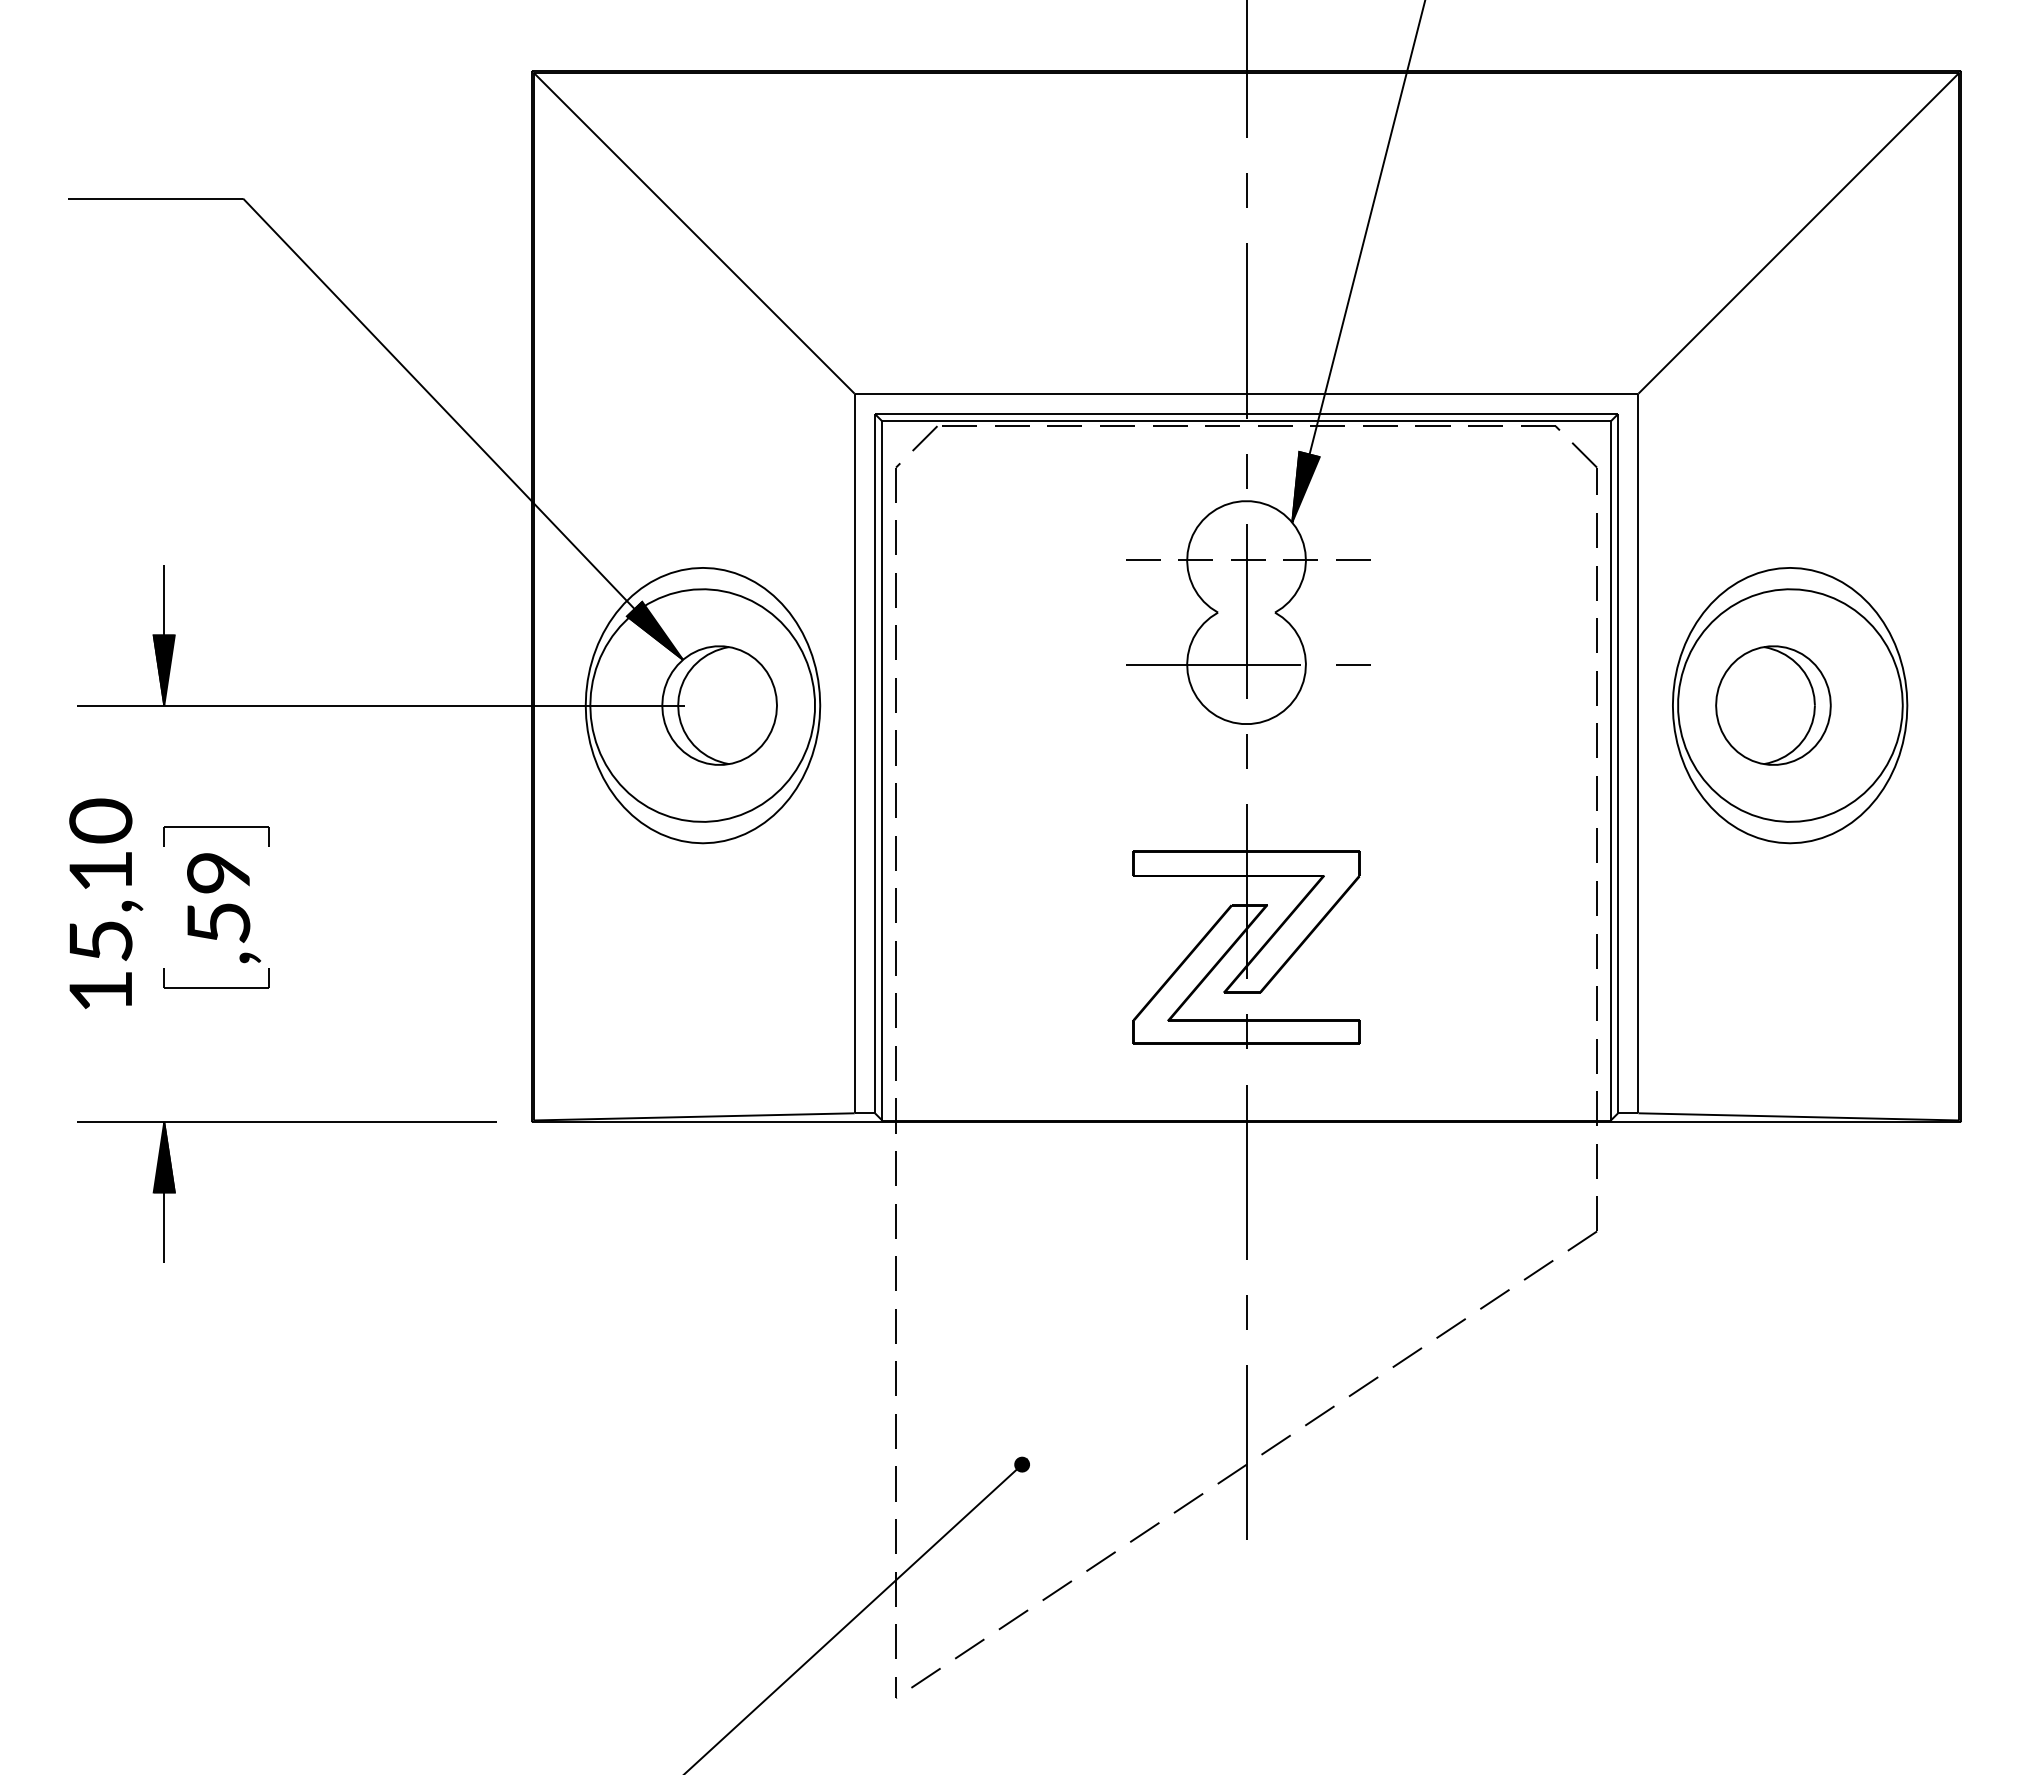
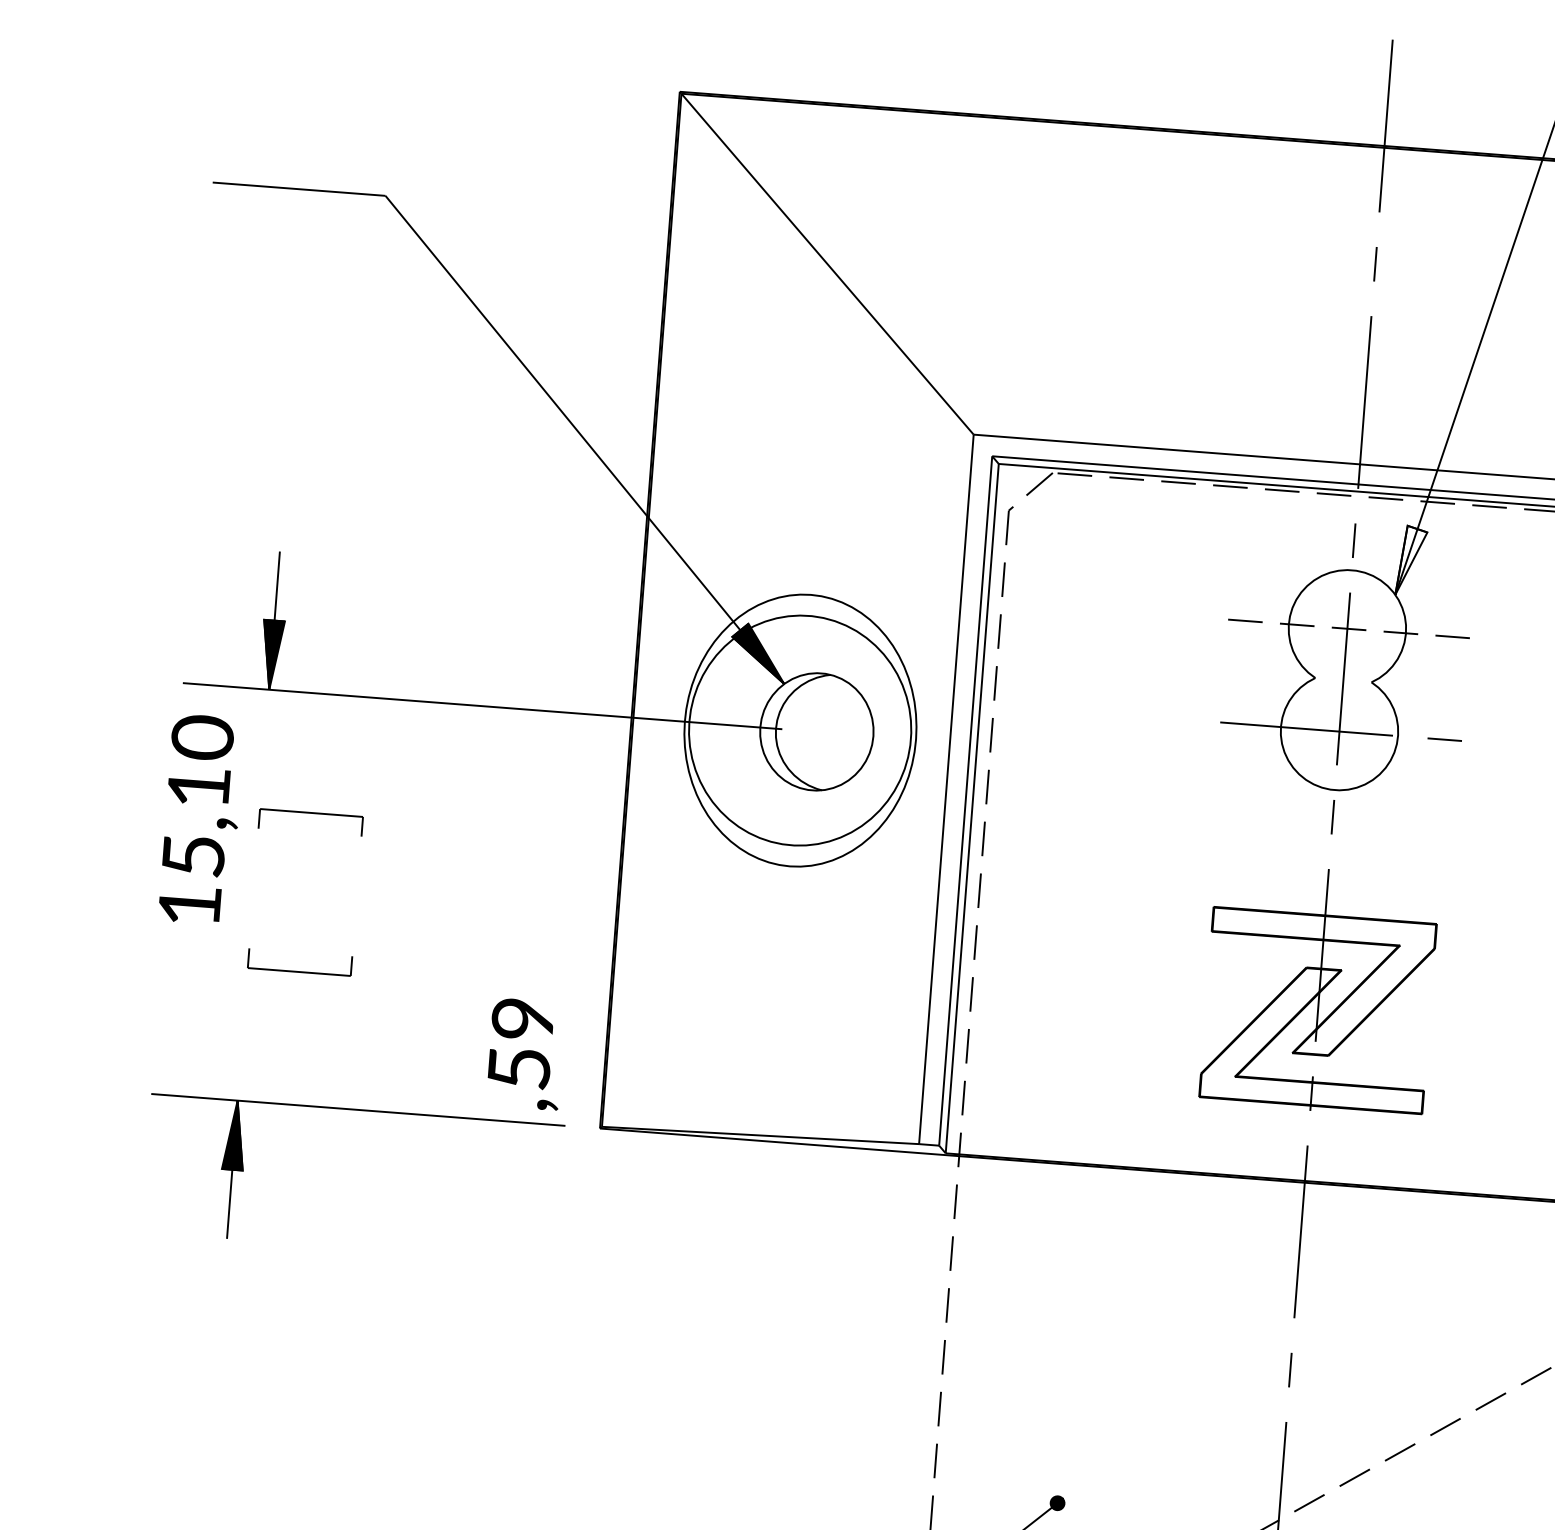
fill: (1305, 486) -> (1411, 560), removed
text: (106, 903) -> (202, 819), moved
text: (224, 908) -> (526, 1054), moved

